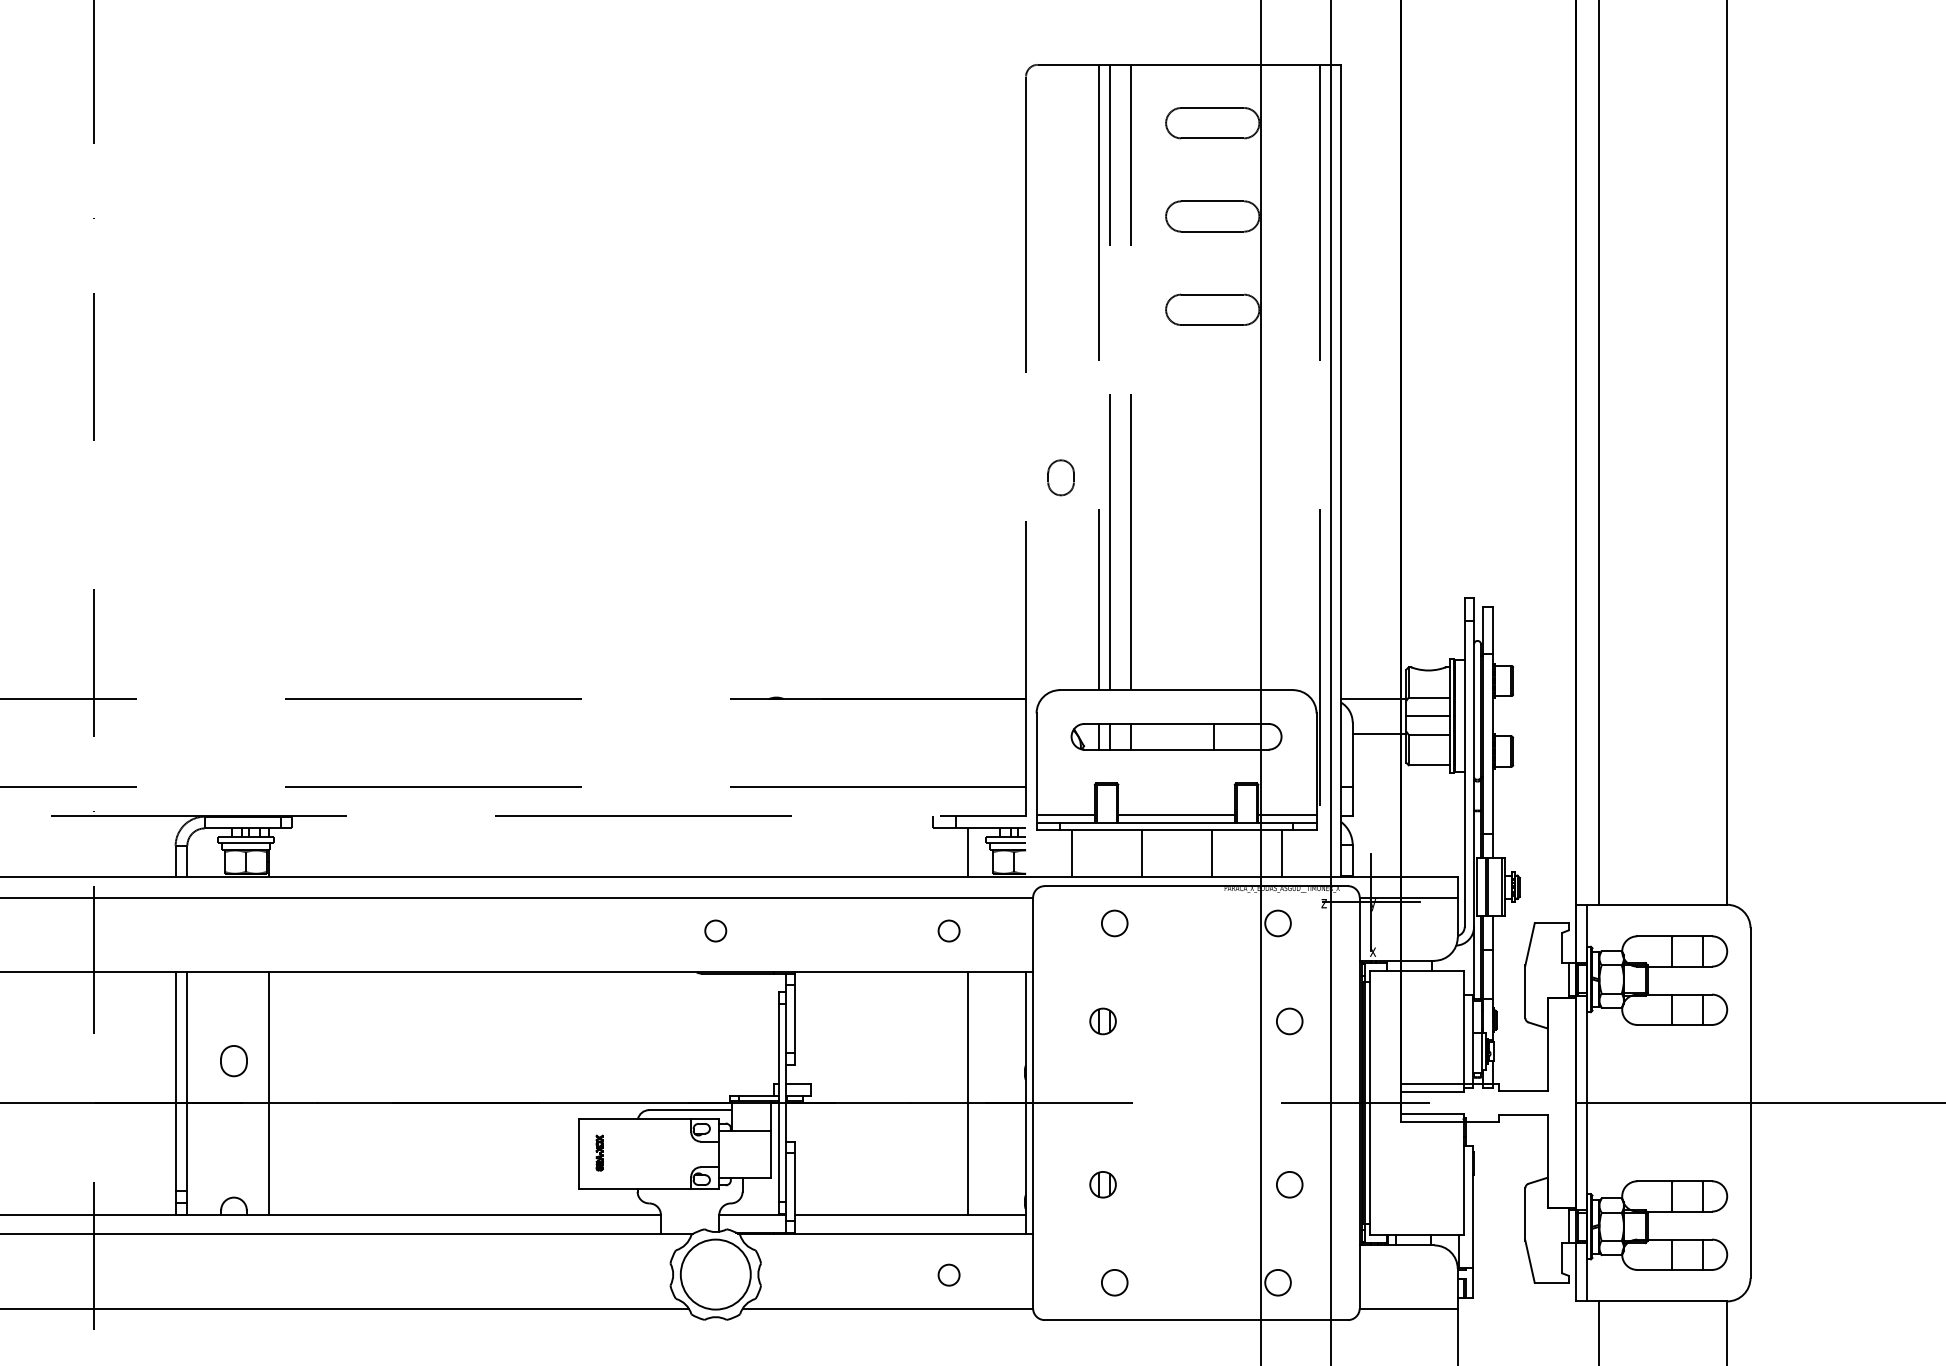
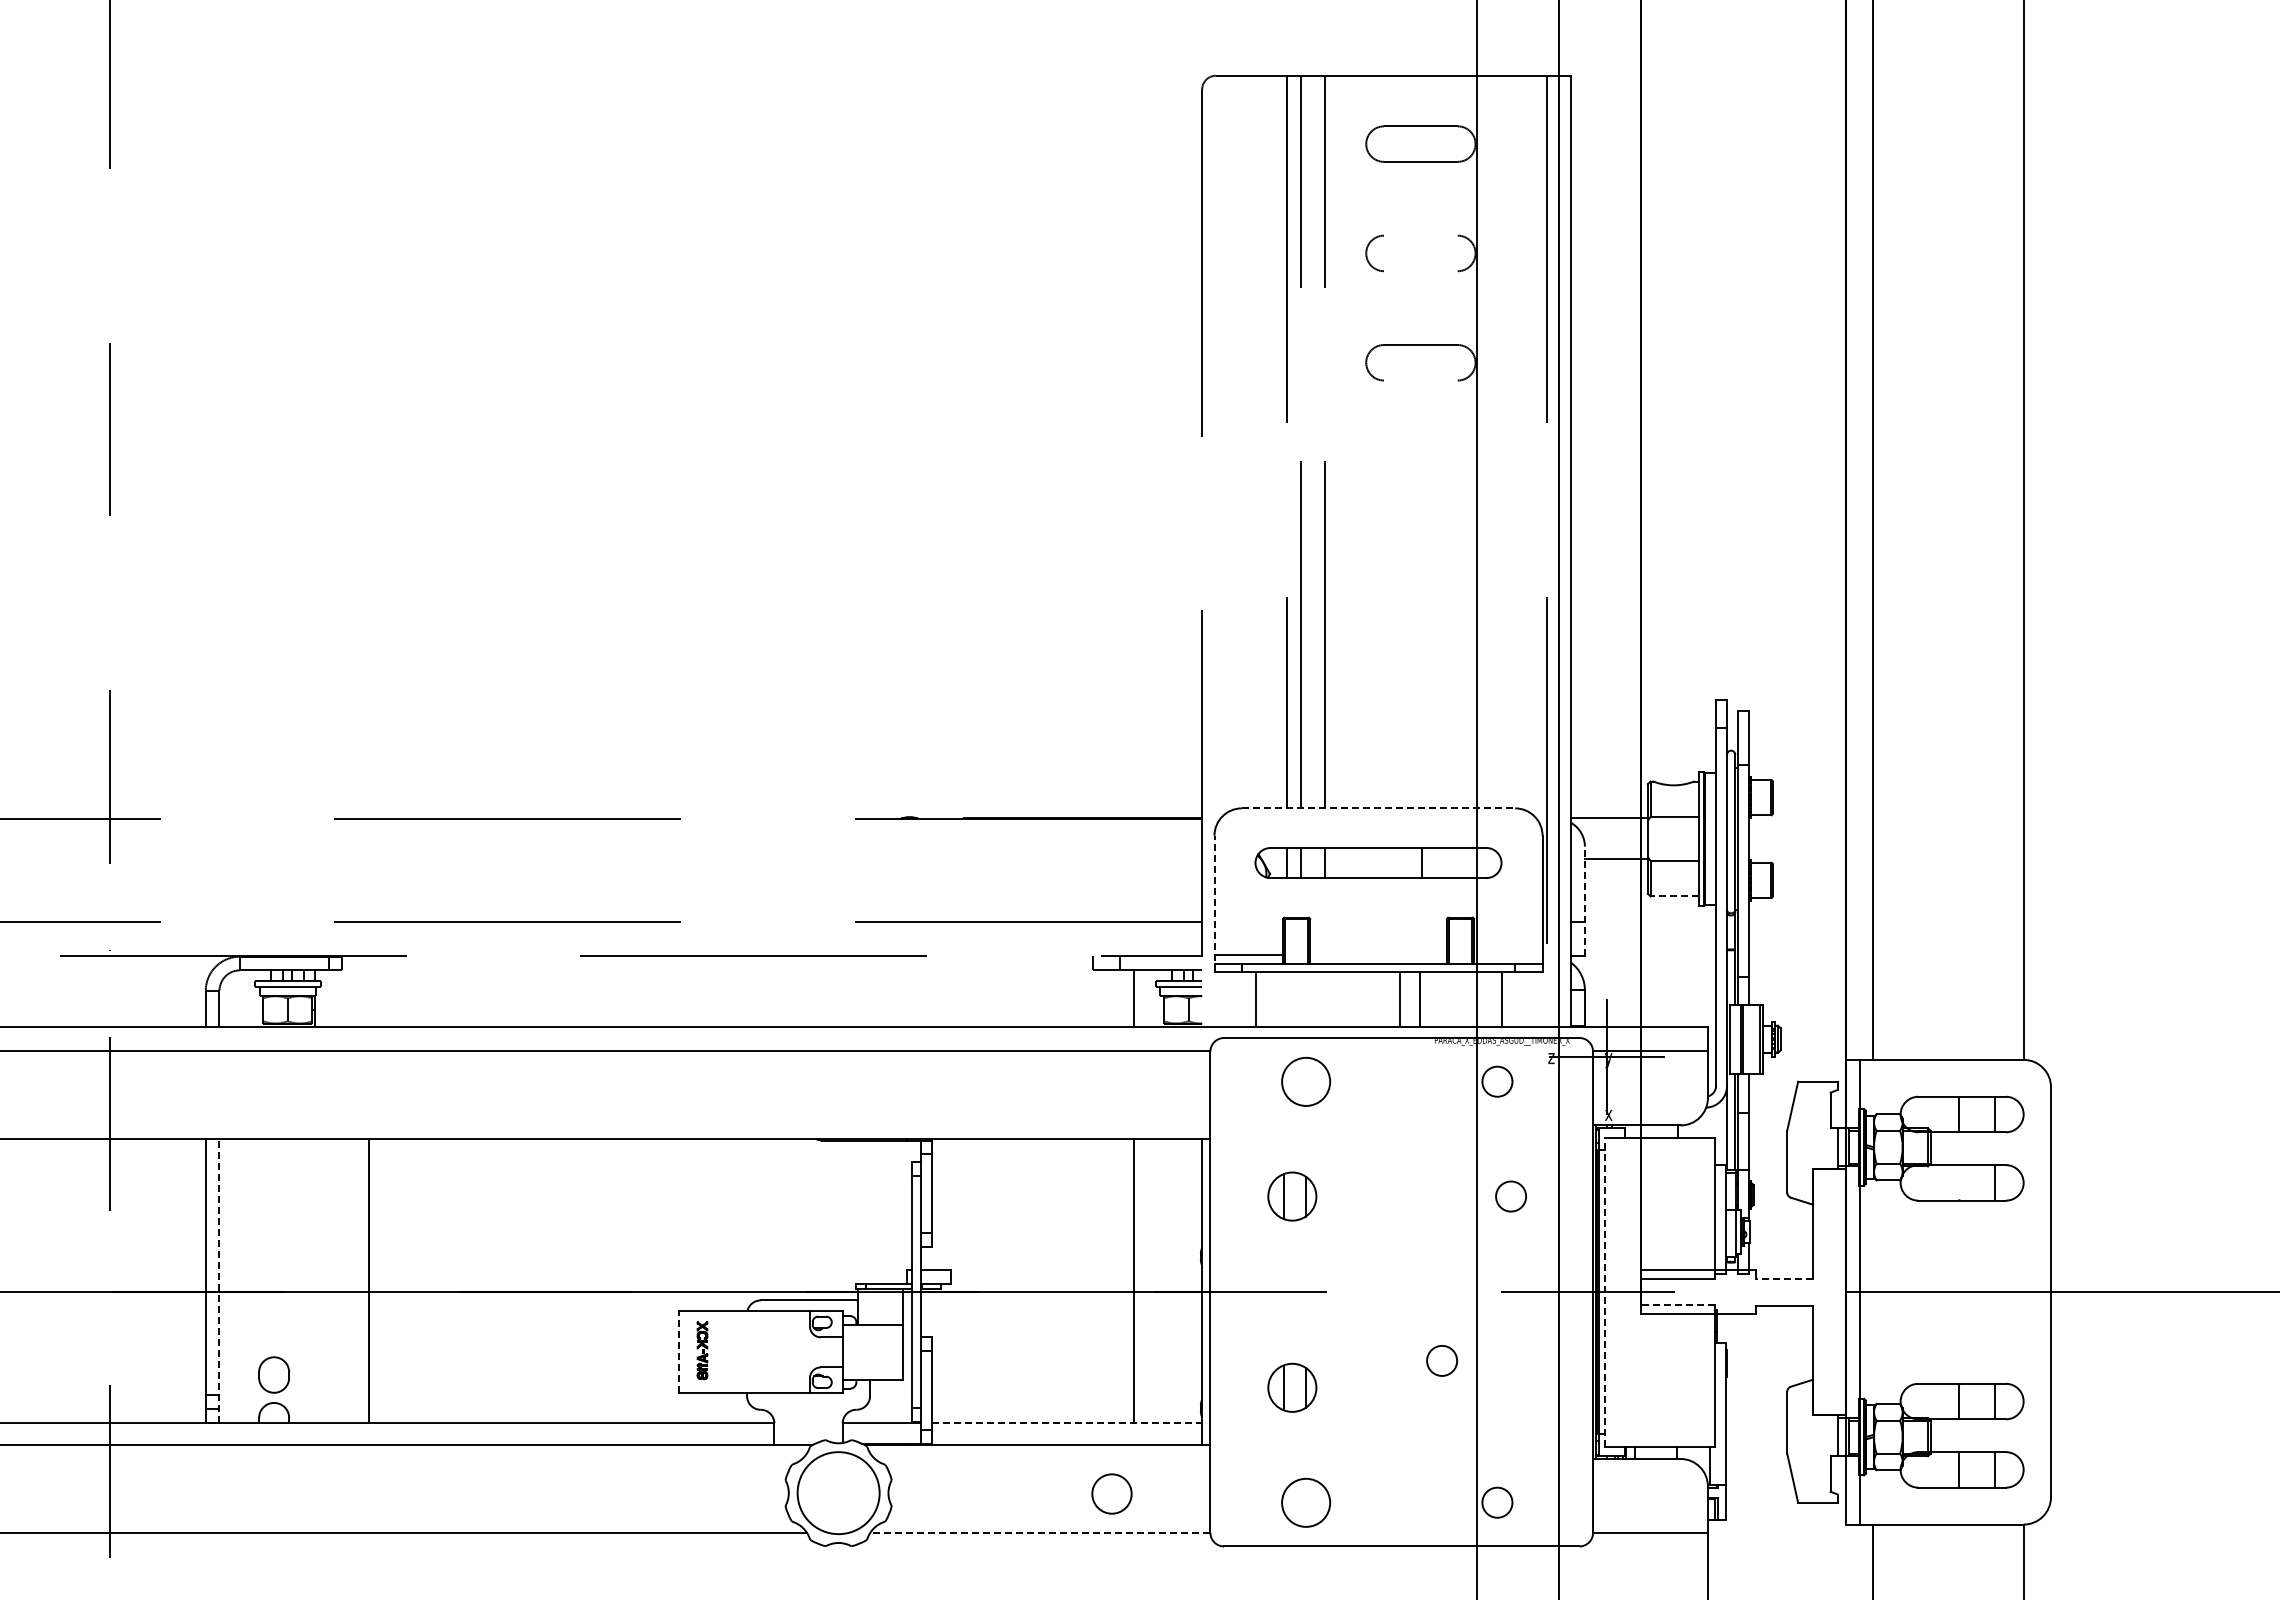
line: (1212, 201) -> (1420, 235), removed
line: (1212, 231) -> (1420, 271), removed
line: (1212, 324) -> (1420, 380), removed
part: (1061, 477) -> (1243, 559), removed
line: (1176, 690) -> (1378, 808), solid -> dashed
line: (1428, 715) -> (1673, 838), removed
line: (1429, 765) -> (1674, 896), solid -> dashed
line: (1352, 769) -> (1584, 901), solid -> dashed
line: (1036, 771) -> (1214, 903), solid -> dashed
line: (1176, 814) -> (1378, 954), removed
line: (1287, 814) -> (1508, 954), removed
line: (1141, 853) -> (1399, 999), moved
circle: (1114, 923) -> (1305, 1081), size x1.6
circle: (715, 930) -> (838, 1090), removed
circle: (948, 930) -> (1111, 1090), removed
line: (1672, 1009) -> (1959, 1182), removed
part: (1103, 1021) -> (1292, 1196), size x1.6
part: (233, 1060) -> (273, 1374), moved
line: (1523, 1091) -> (1784, 1278), solid -> dashed
line: (187, 1093) -> (219, 1280), solid -> dashed
line: (269, 1093) -> (369, 1281), moved
line: (1370, 1102) -> (1605, 1291), solid -> dashed
line: (1431, 1114) -> (1677, 1305), solid -> dashed
part: (599, 1152) -> (702, 1350), size x1.4
line: (579, 1153) -> (678, 1351), solid -> dashed
part: (1103, 1184) -> (1292, 1387), size x1.6
circle: (1289, 1184) -> (1441, 1360), moved
line: (911, 1215) -> (1067, 1423), solid -> dashed
circle: (948, 1274) -> (1111, 1493), size x1.6
circle: (1114, 1282) -> (1305, 1502), size x1.6
line: (887, 1309) -> (1039, 1533), solid -> dashed

